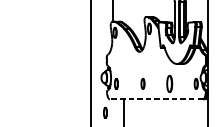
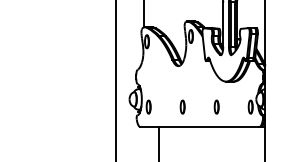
part: (169, 83) -> (216, 106), size x0.62
line: (156, 99) -> (199, 126), dashed -> solid
part: (105, 112) -> (134, 143), removed

